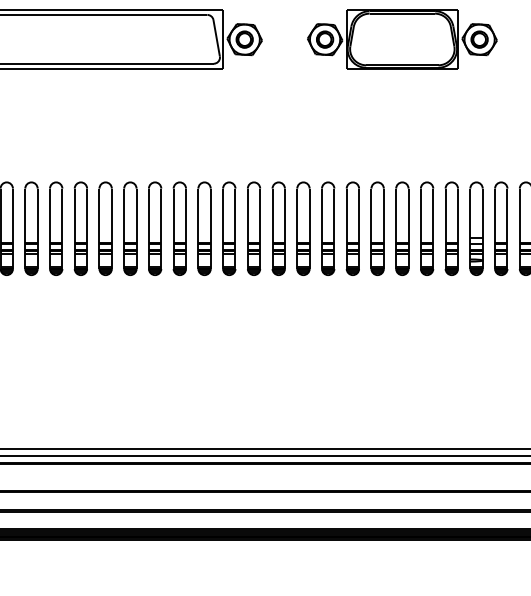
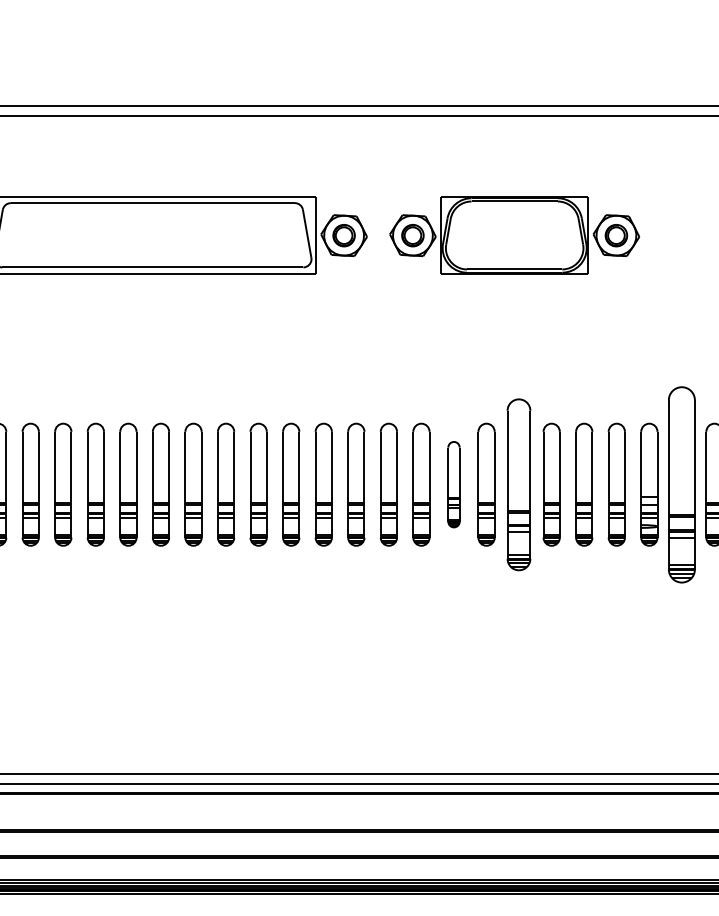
part: (402, 39) -> (514, 235), moved
part: (327, 228) -> (453, 484), size x0.7
part: (377, 228) -> (519, 484), size x1.4
part: (500, 228) -> (681, 484), size x1.6

